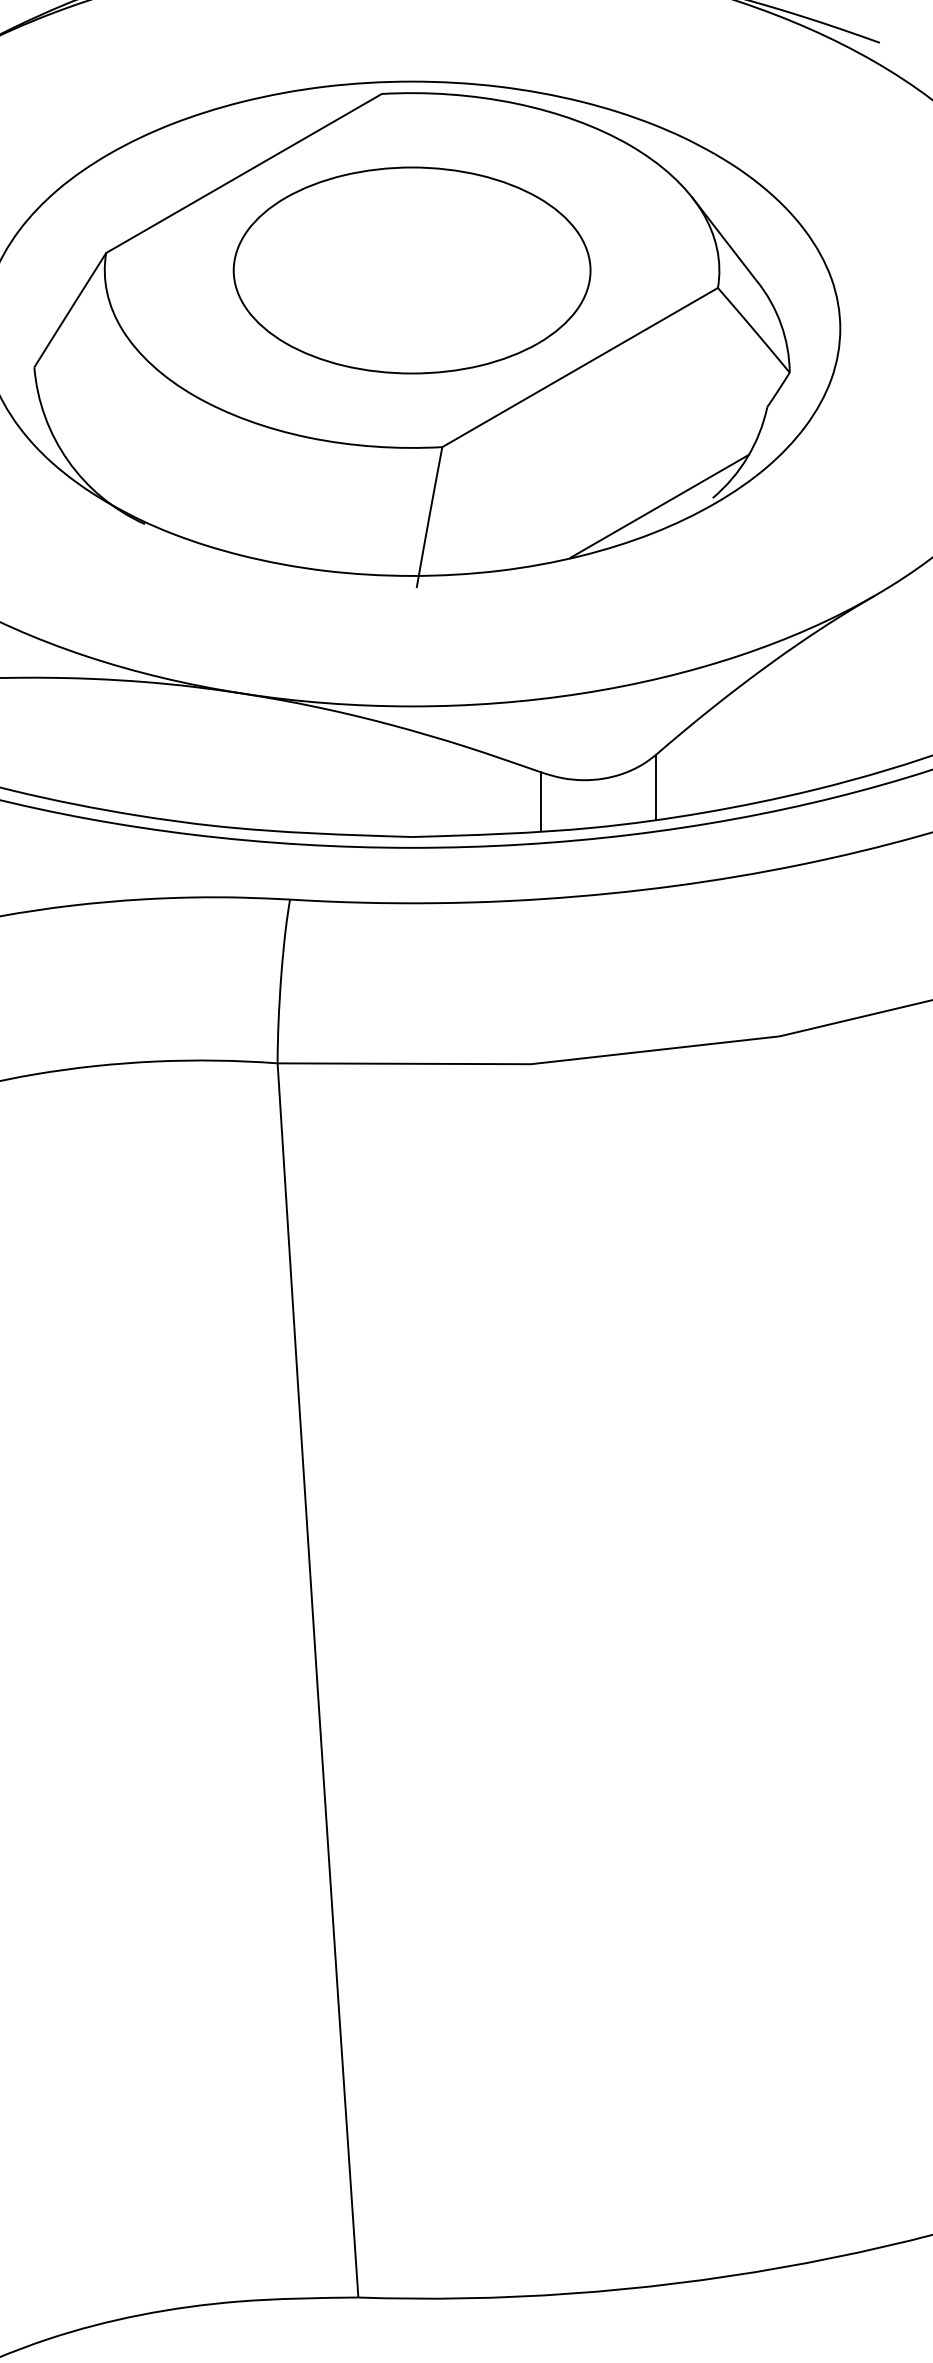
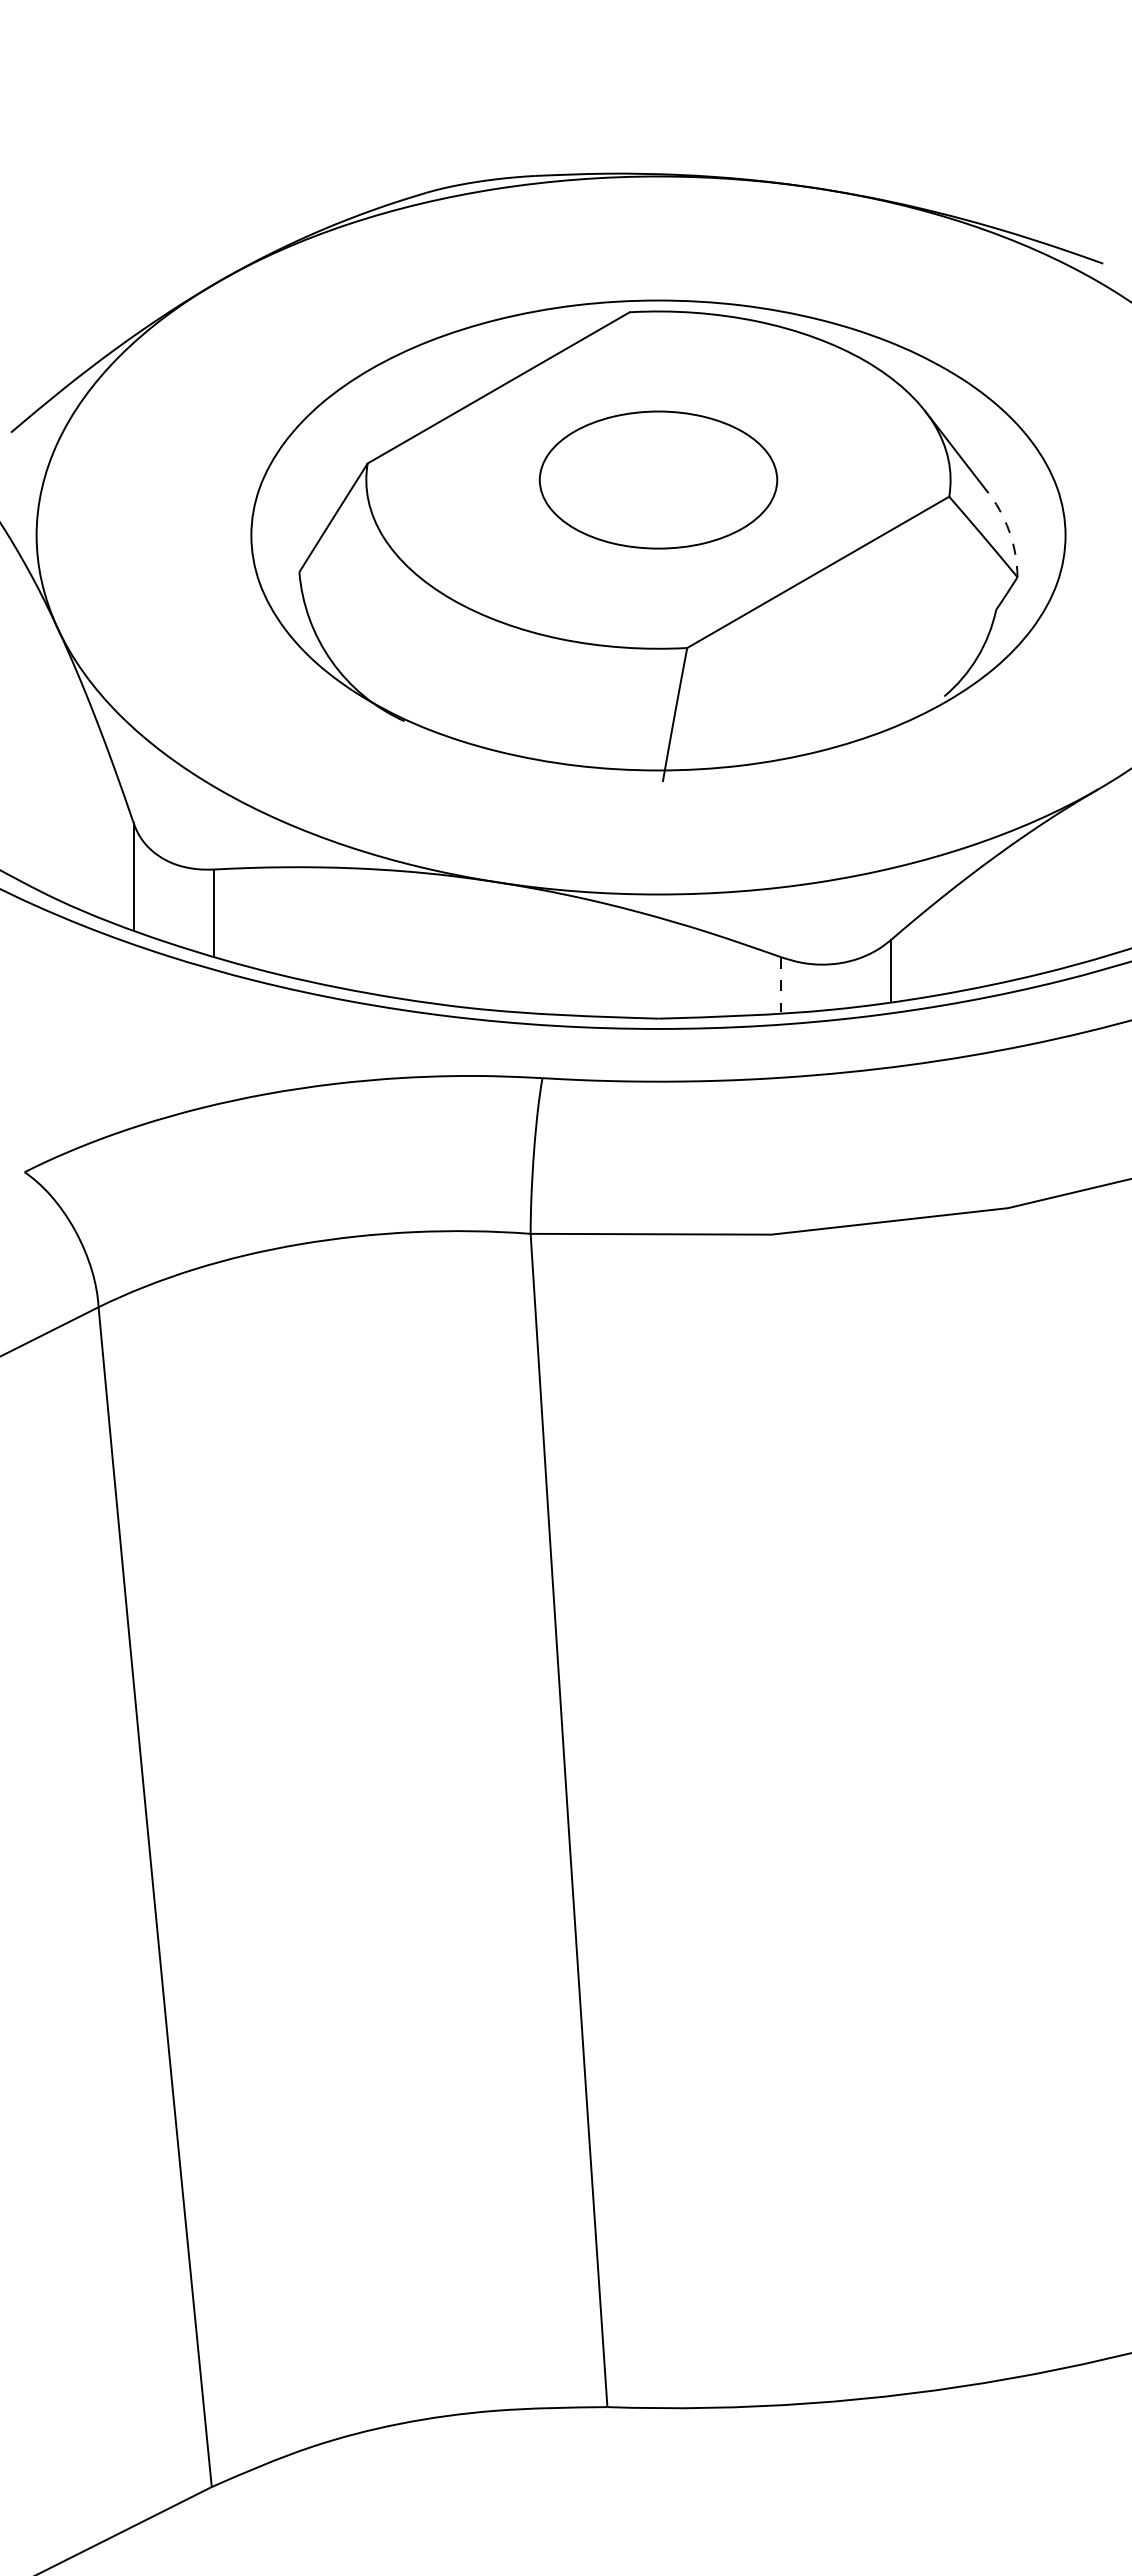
part: (412, 269) -> (658, 479), size x0.7
arc: (781, 324) -> (1009, 531), solid -> dashed
line: (659, 506) -> (893, 704), removed
line: (541, 801) -> (781, 984), solid -> dashed

